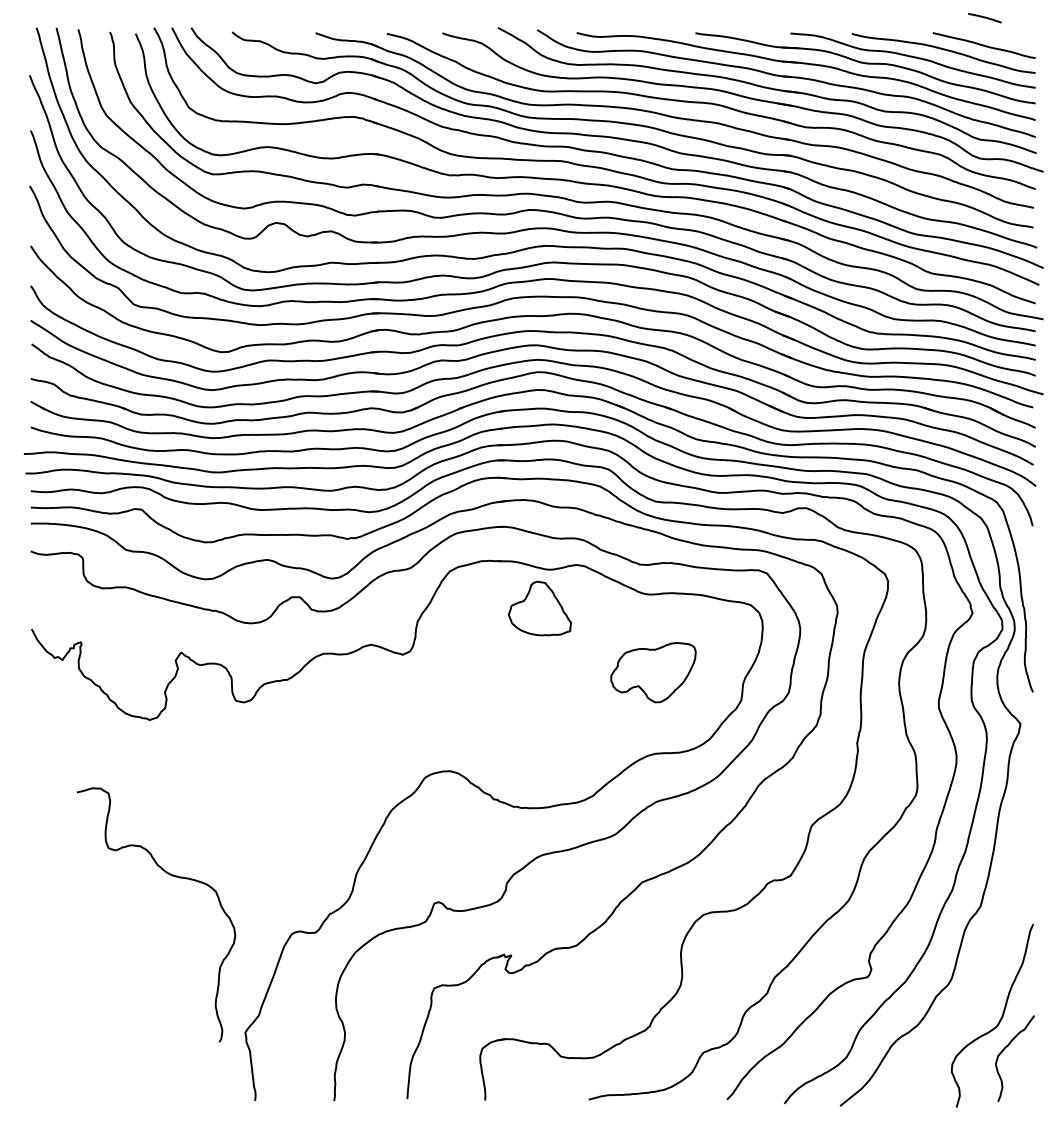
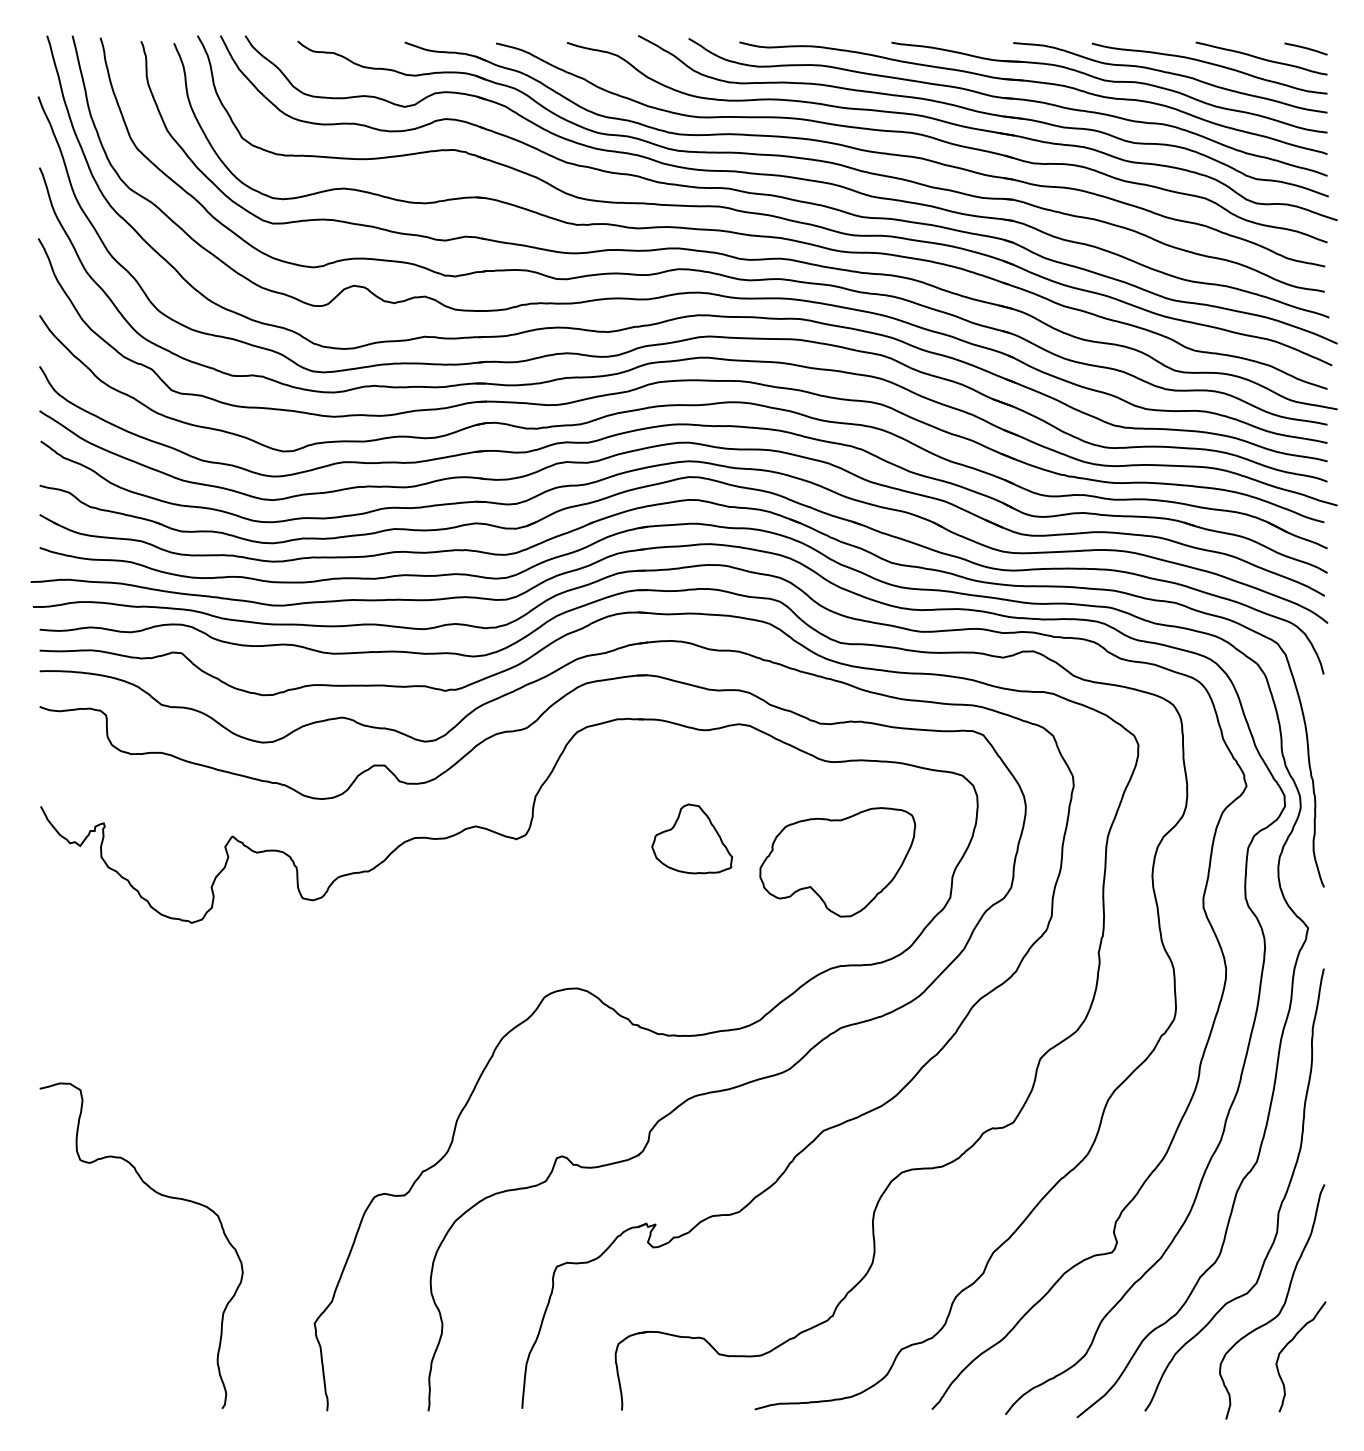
line: (984, 18) -> (1305, 49), moved
part: (539, 608) -> (691, 838), moved
part: (653, 672) -> (837, 861), size x1.43
curve: (172, 876) -> (162, 1196), moved
curve: (998, 939) -> (1279, 1204), added

